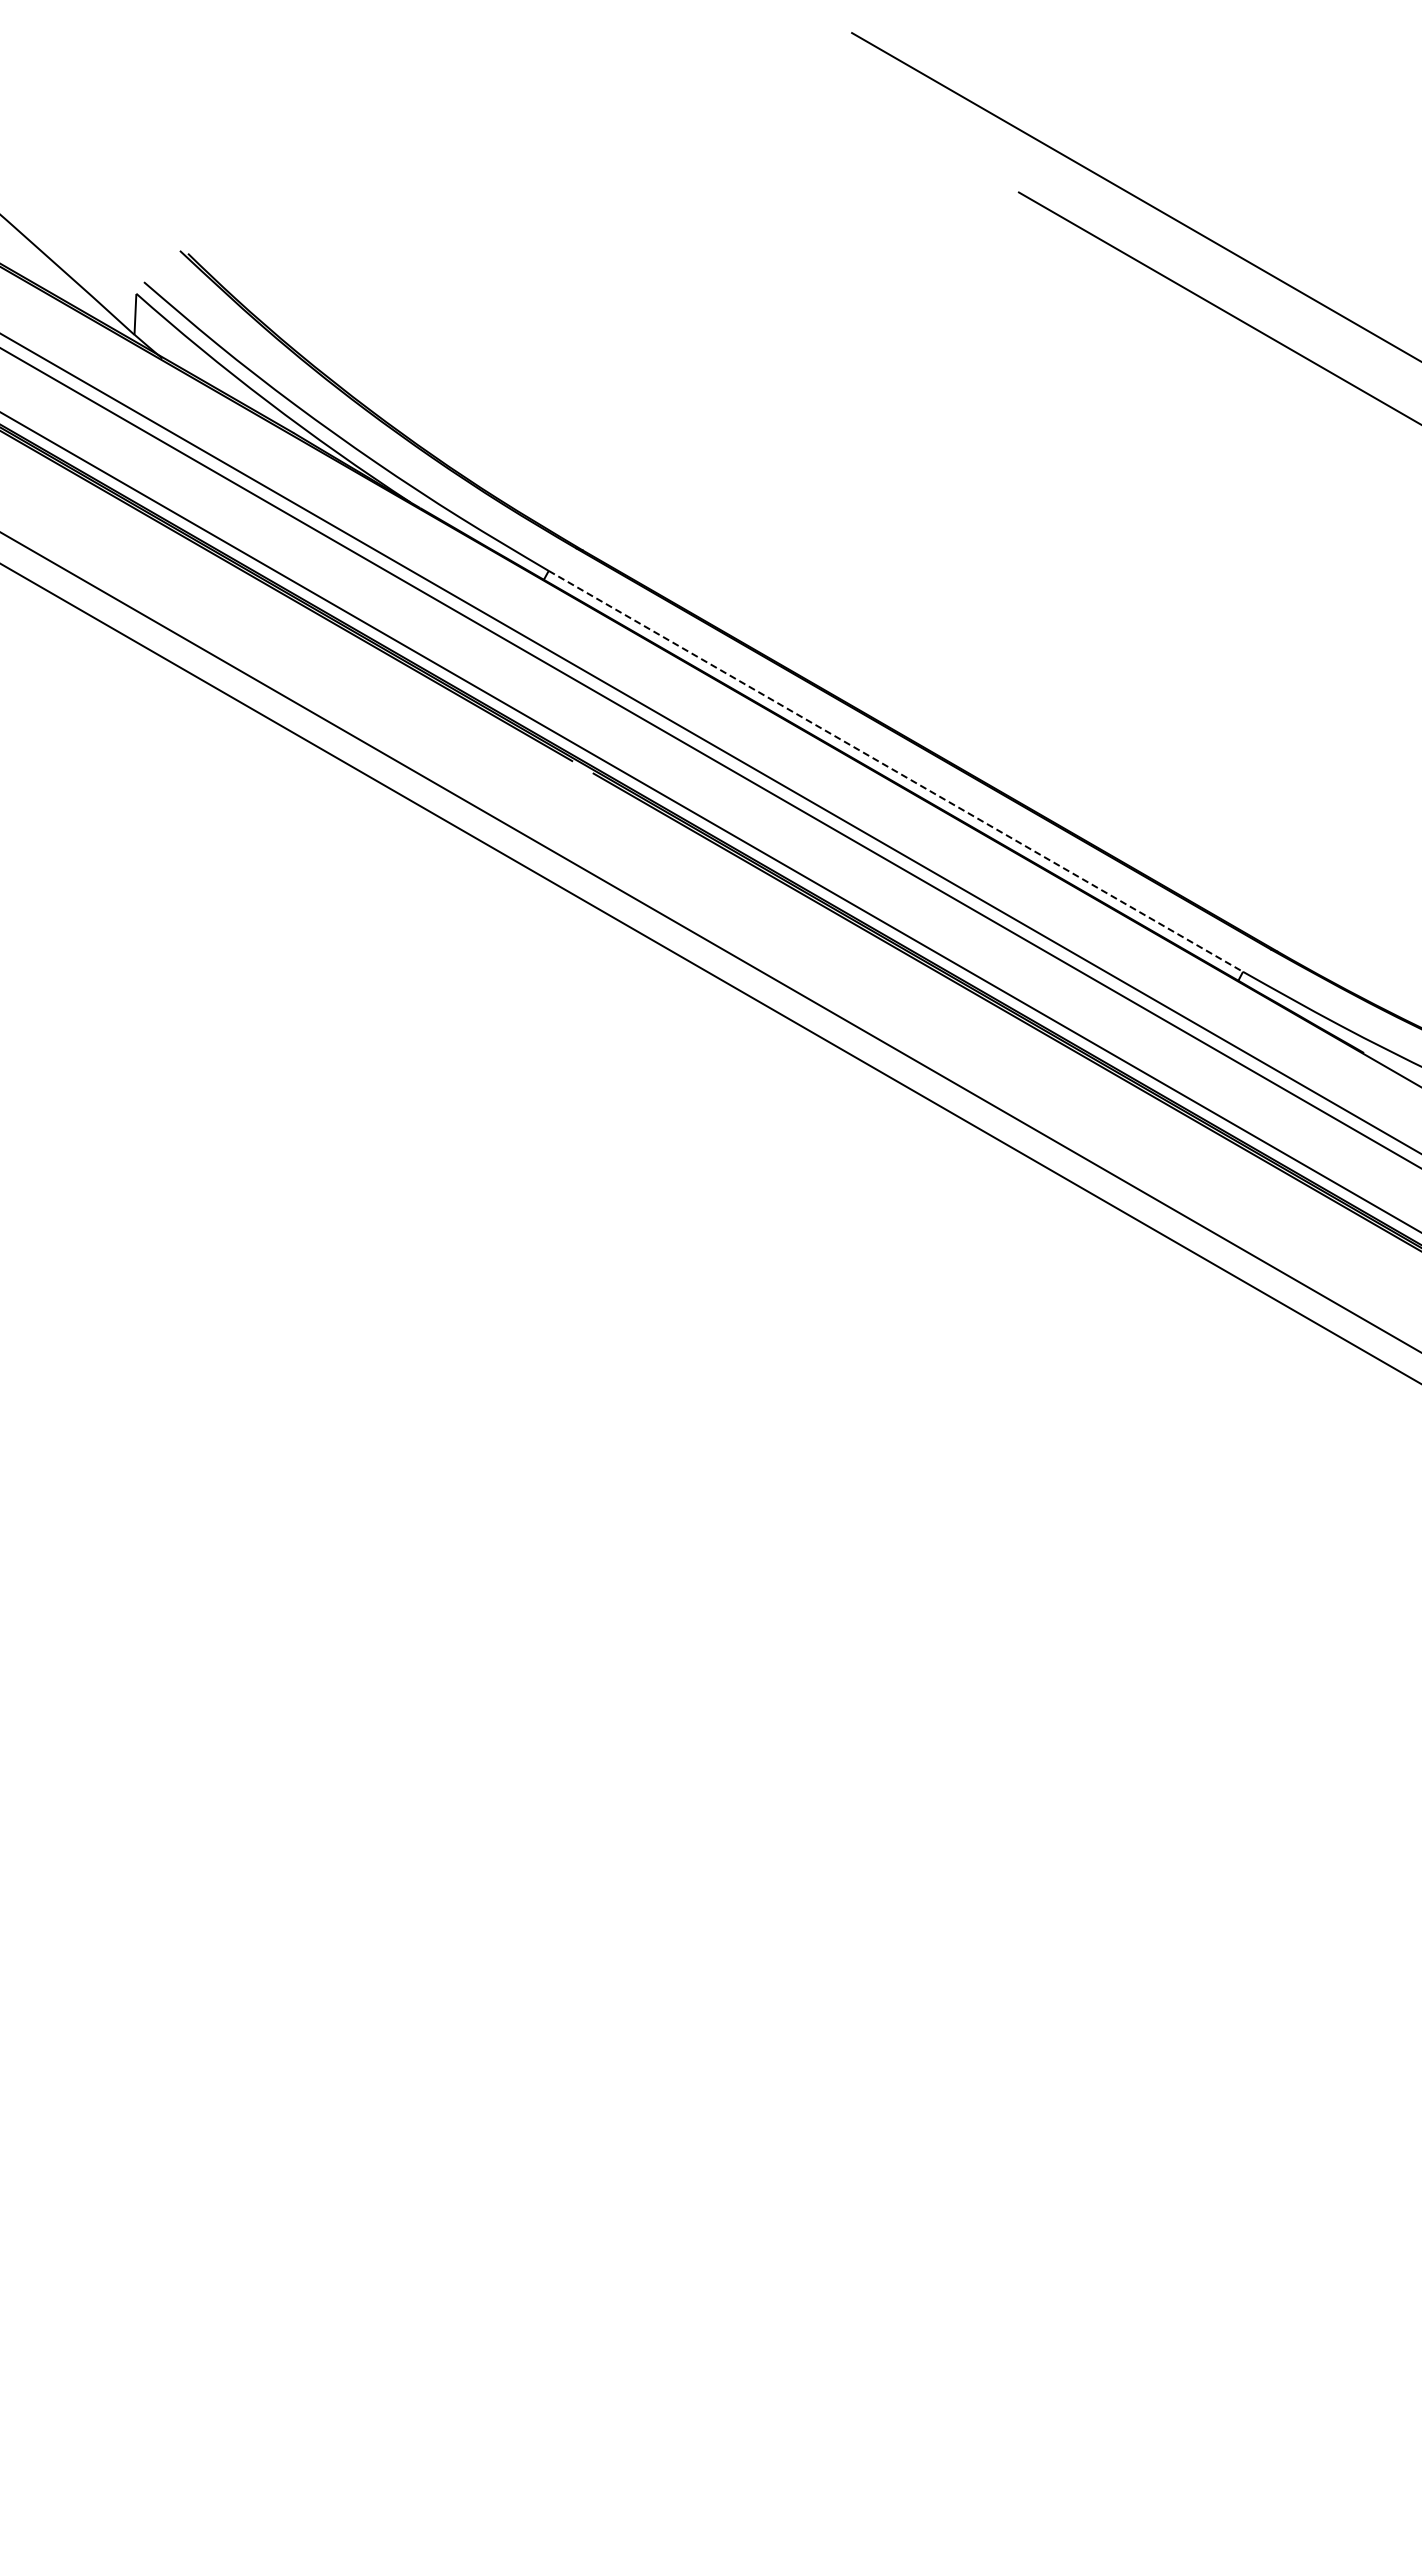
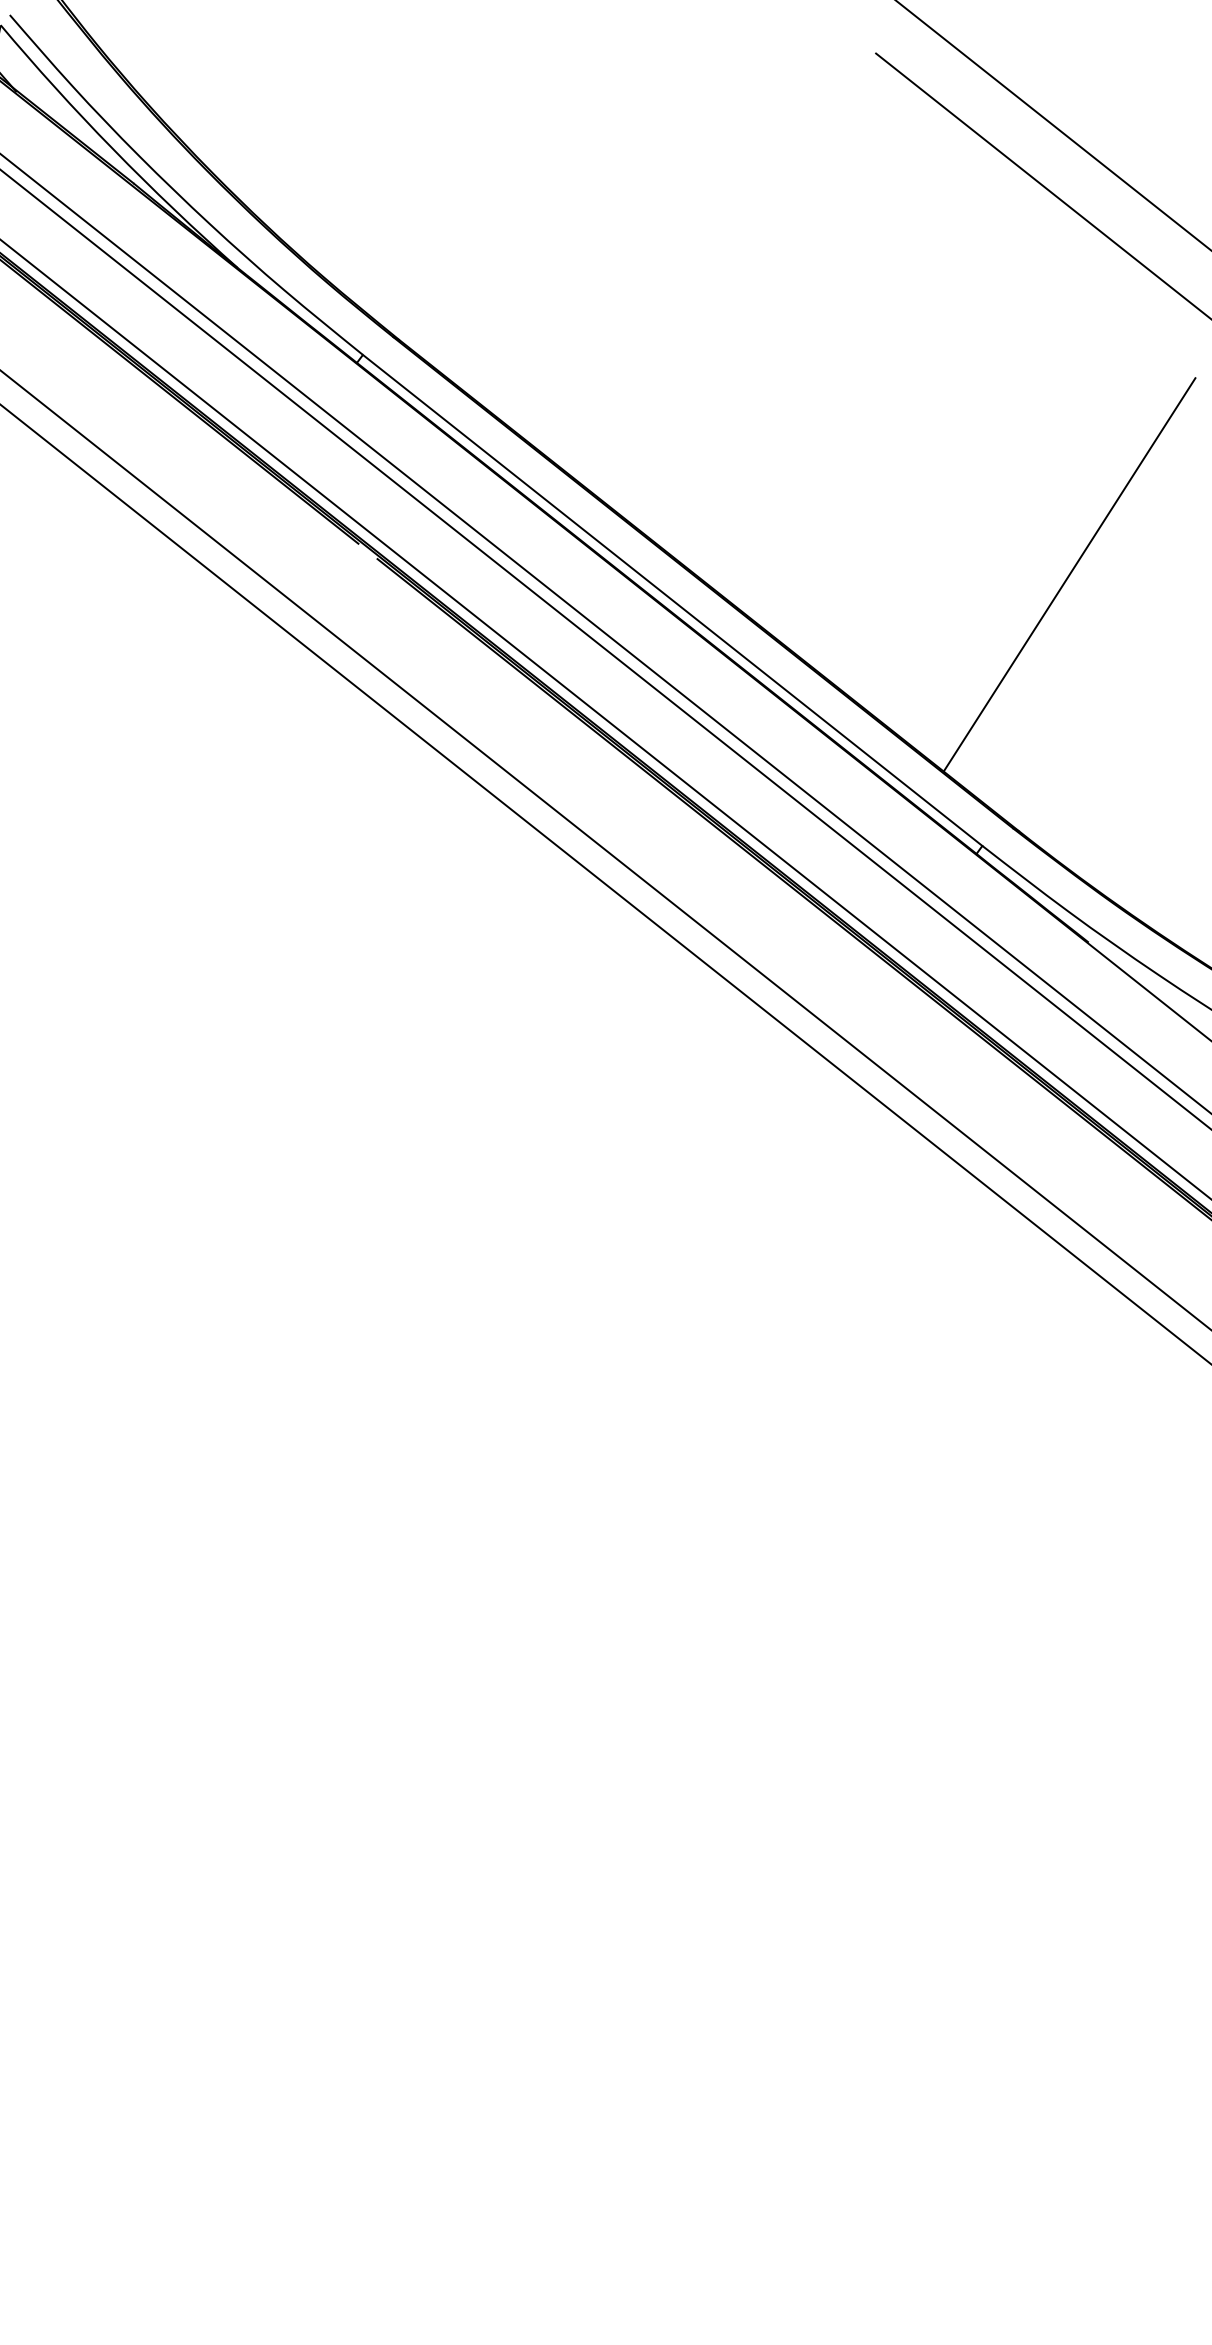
line: (1290, 686) -> (1069, 574), added
line: (895, 771) -> (672, 600), dashed -> solid

